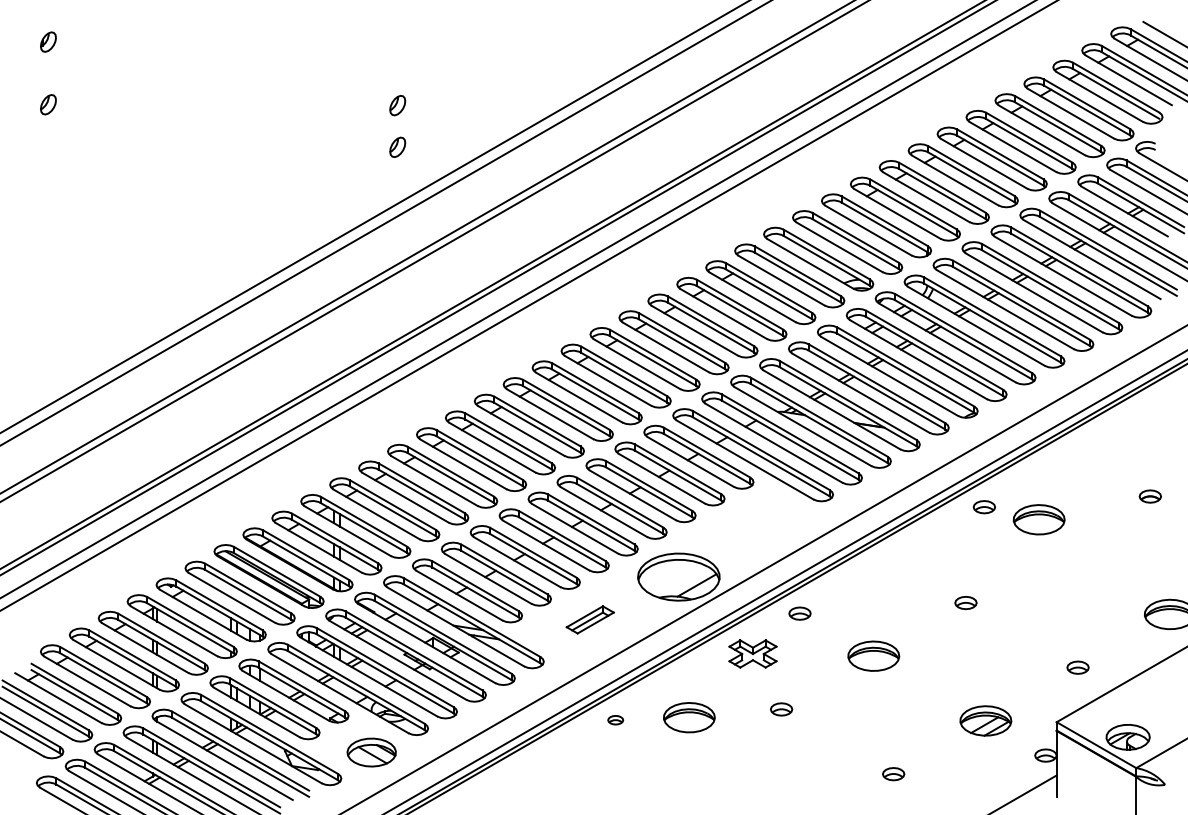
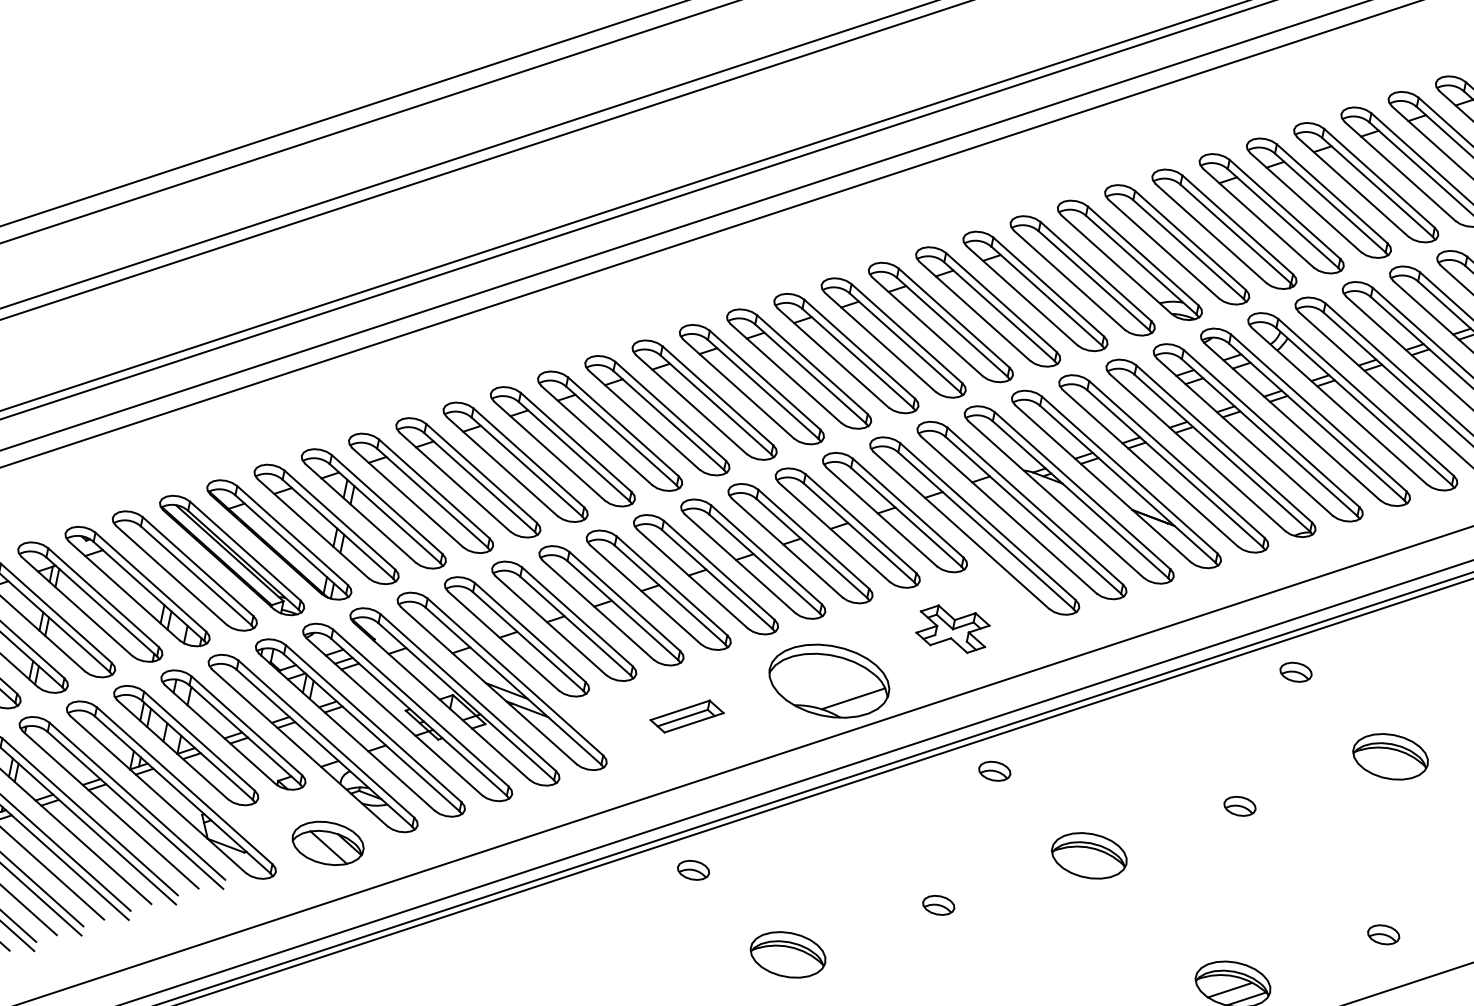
part: (1038, 519) -> (1389, 756), moved
part: (752, 653) -> (952, 628), moved
part: (689, 717) -> (788, 954), moved
part: (615, 720) -> (693, 870), size x1.43

